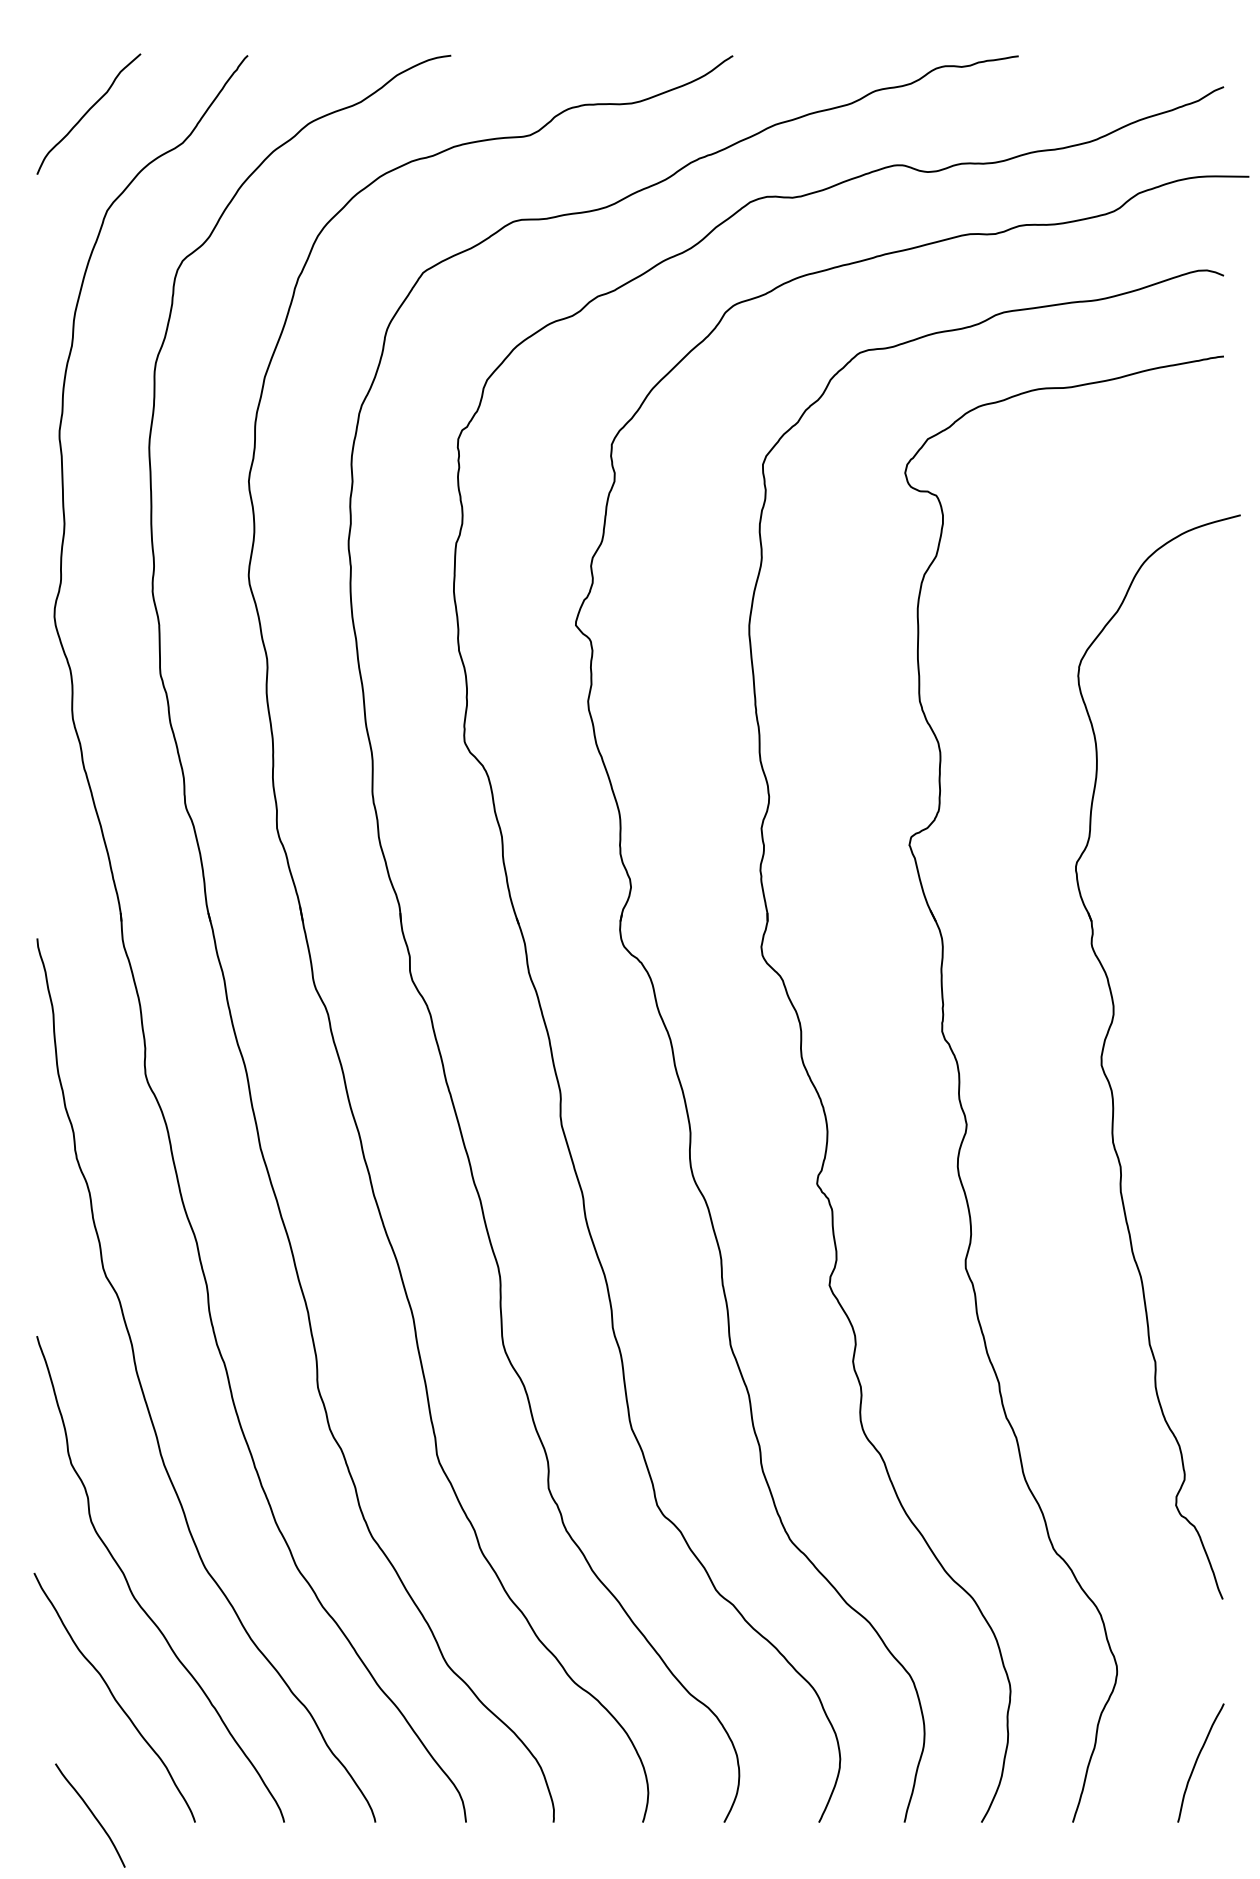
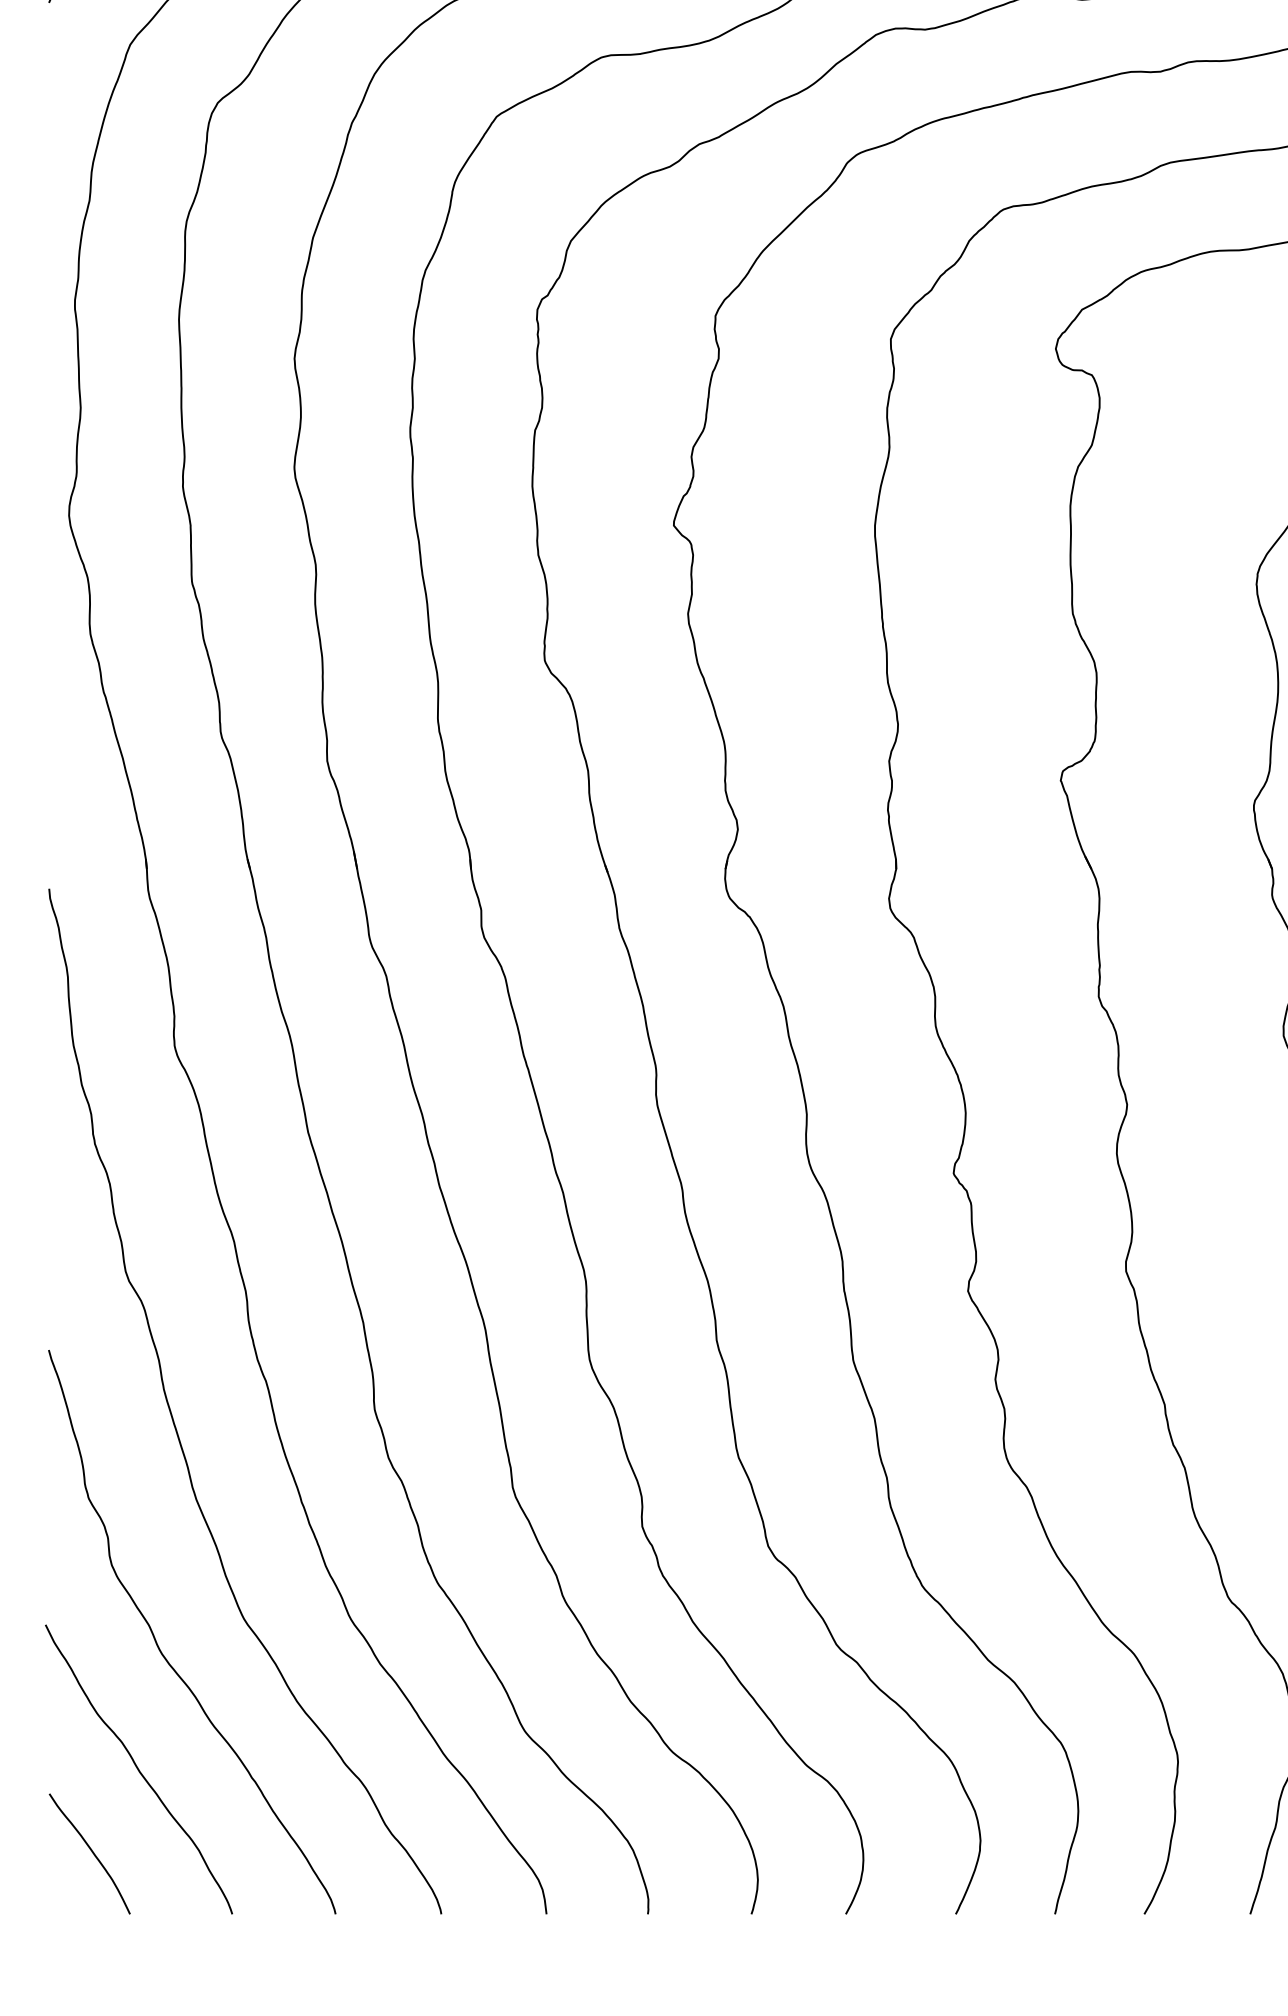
curve: (92, 1815) -> (92, 1853), moved

